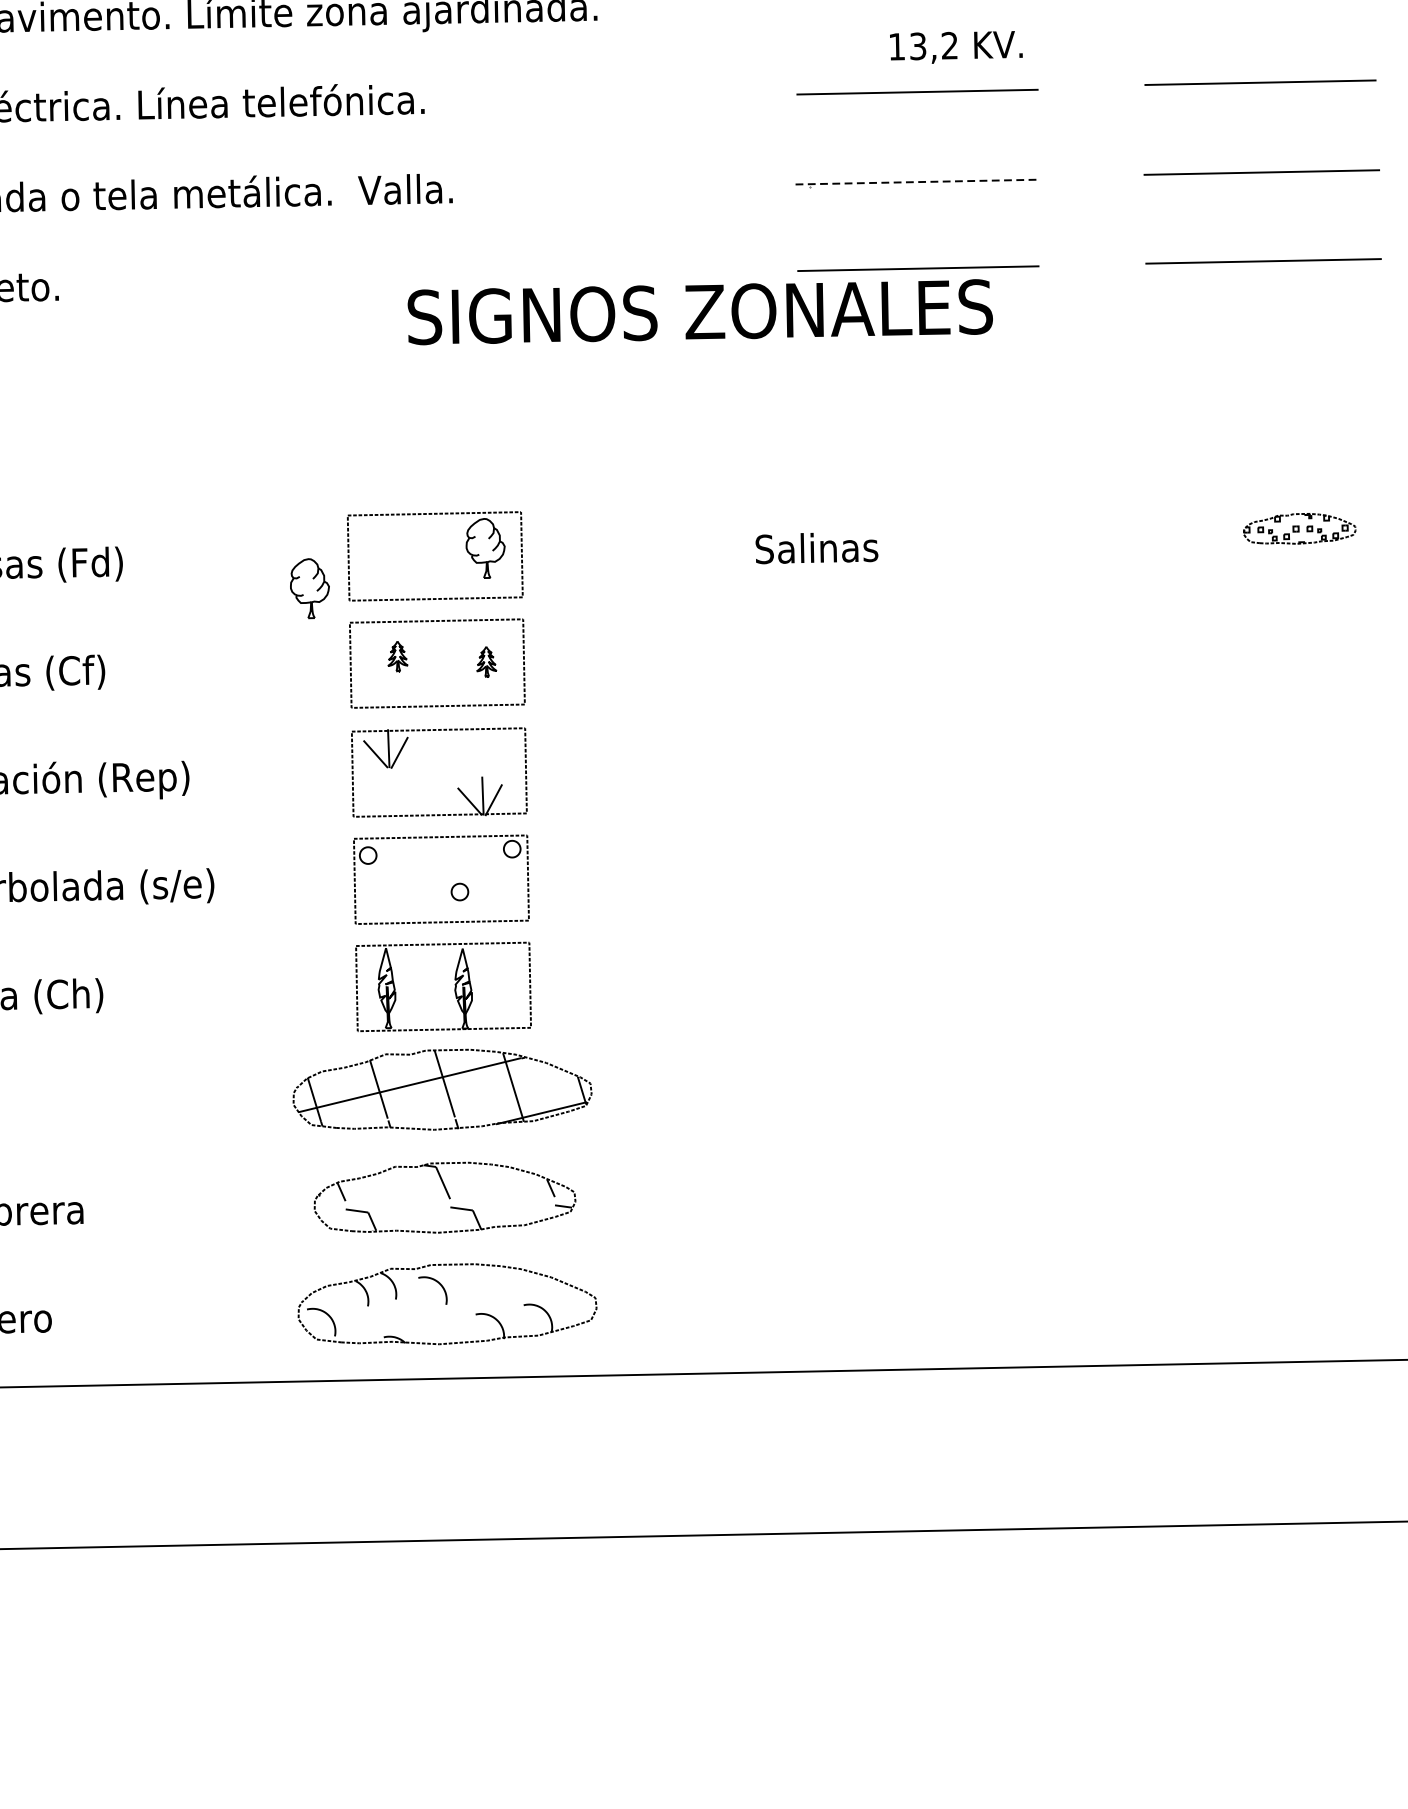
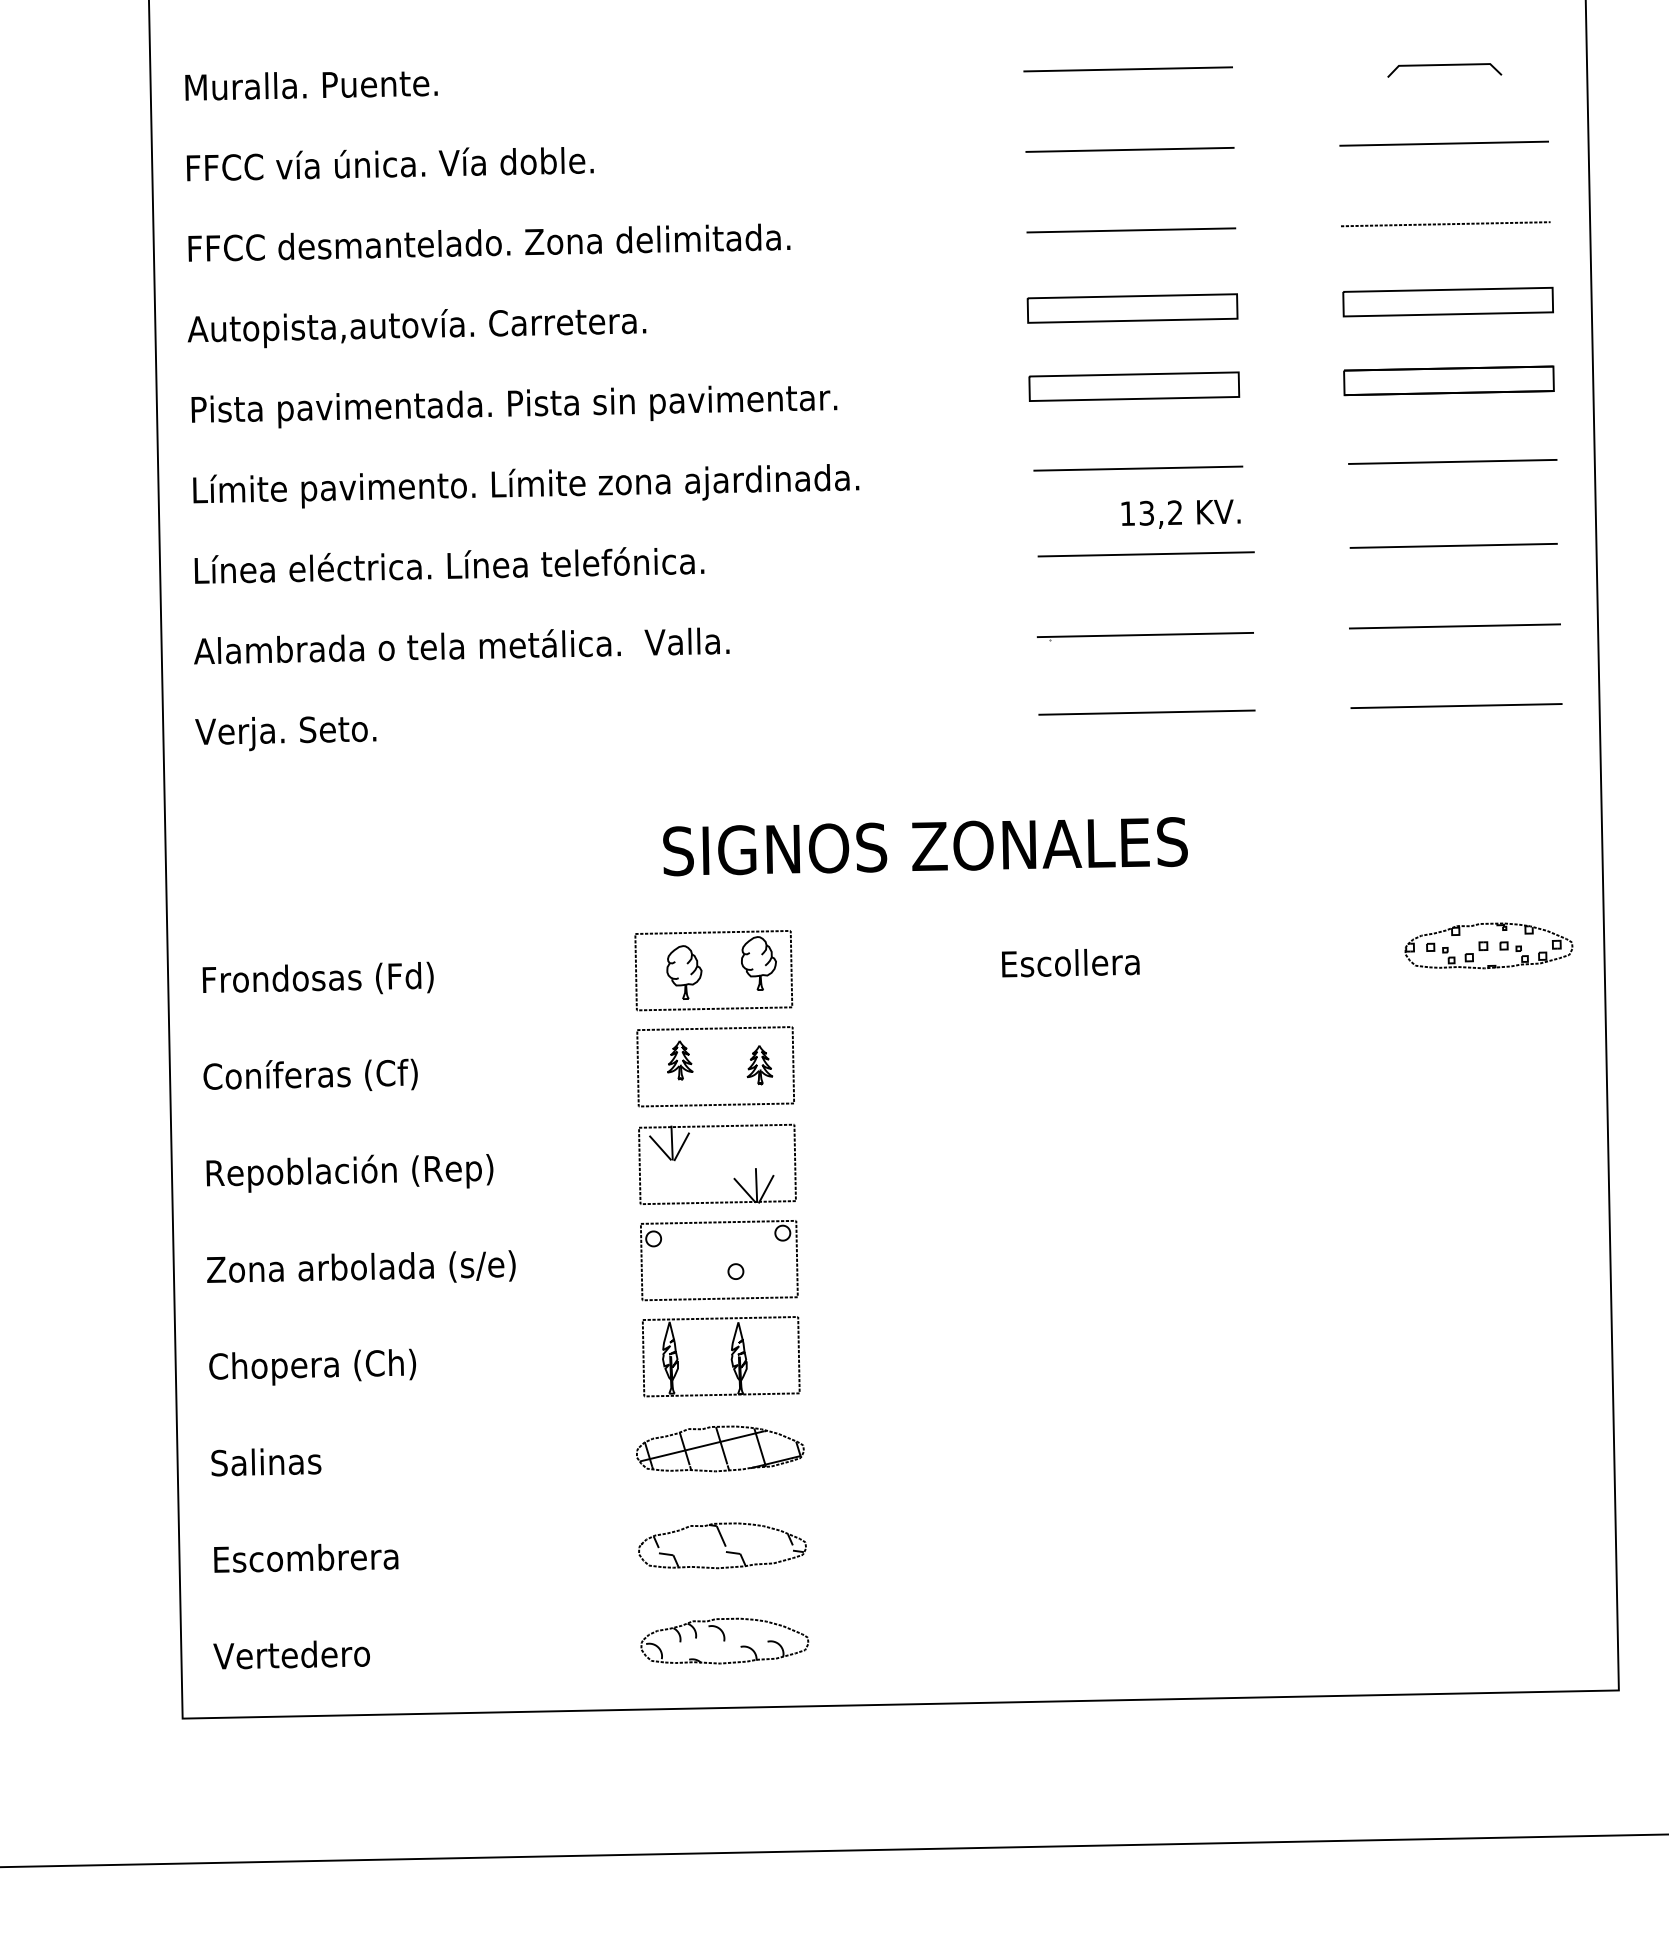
line: (916, 182) -> (1145, 635), dashed -> solid
text: (700, 312) -> (925, 846), moved
part: (1299, 528) -> (1488, 945), size x1.67
text: (833, 547) -> (1070, 962), Salinas -> Escollera
part: (310, 588) -> (684, 972), moved
part: (398, 656) -> (680, 1060), size x1.43
part: (486, 662) -> (759, 1065), size x1.43
part: (442, 1089) -> (720, 1448), size x0.62
part: (444, 1197) -> (722, 1545), size x0.71
part: (447, 1303) -> (724, 1640), size x0.62

